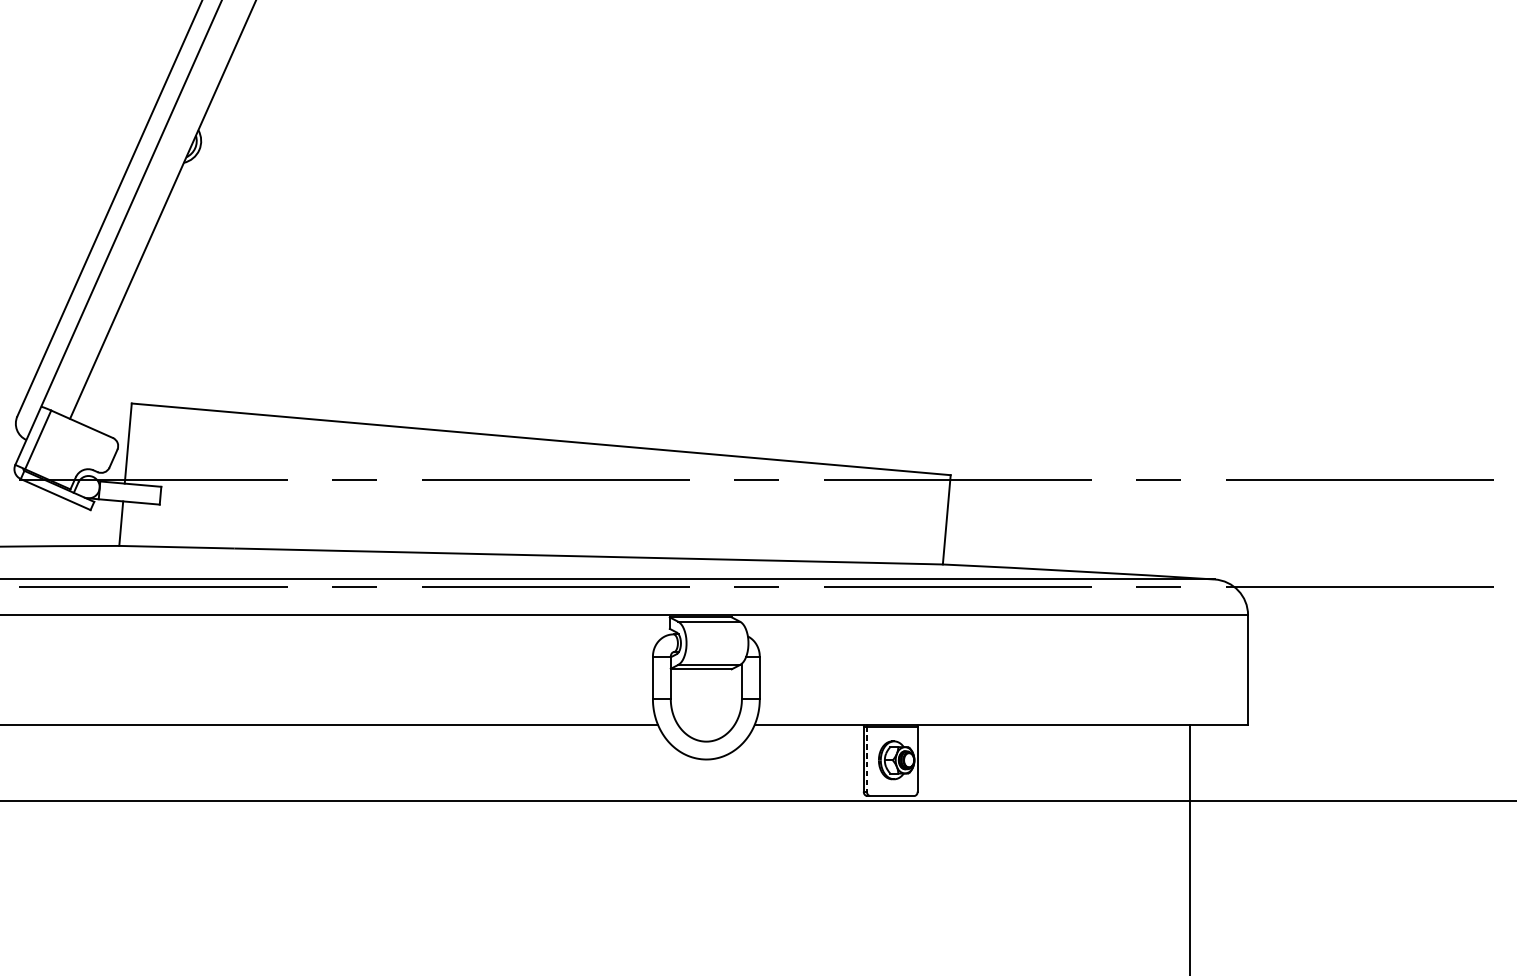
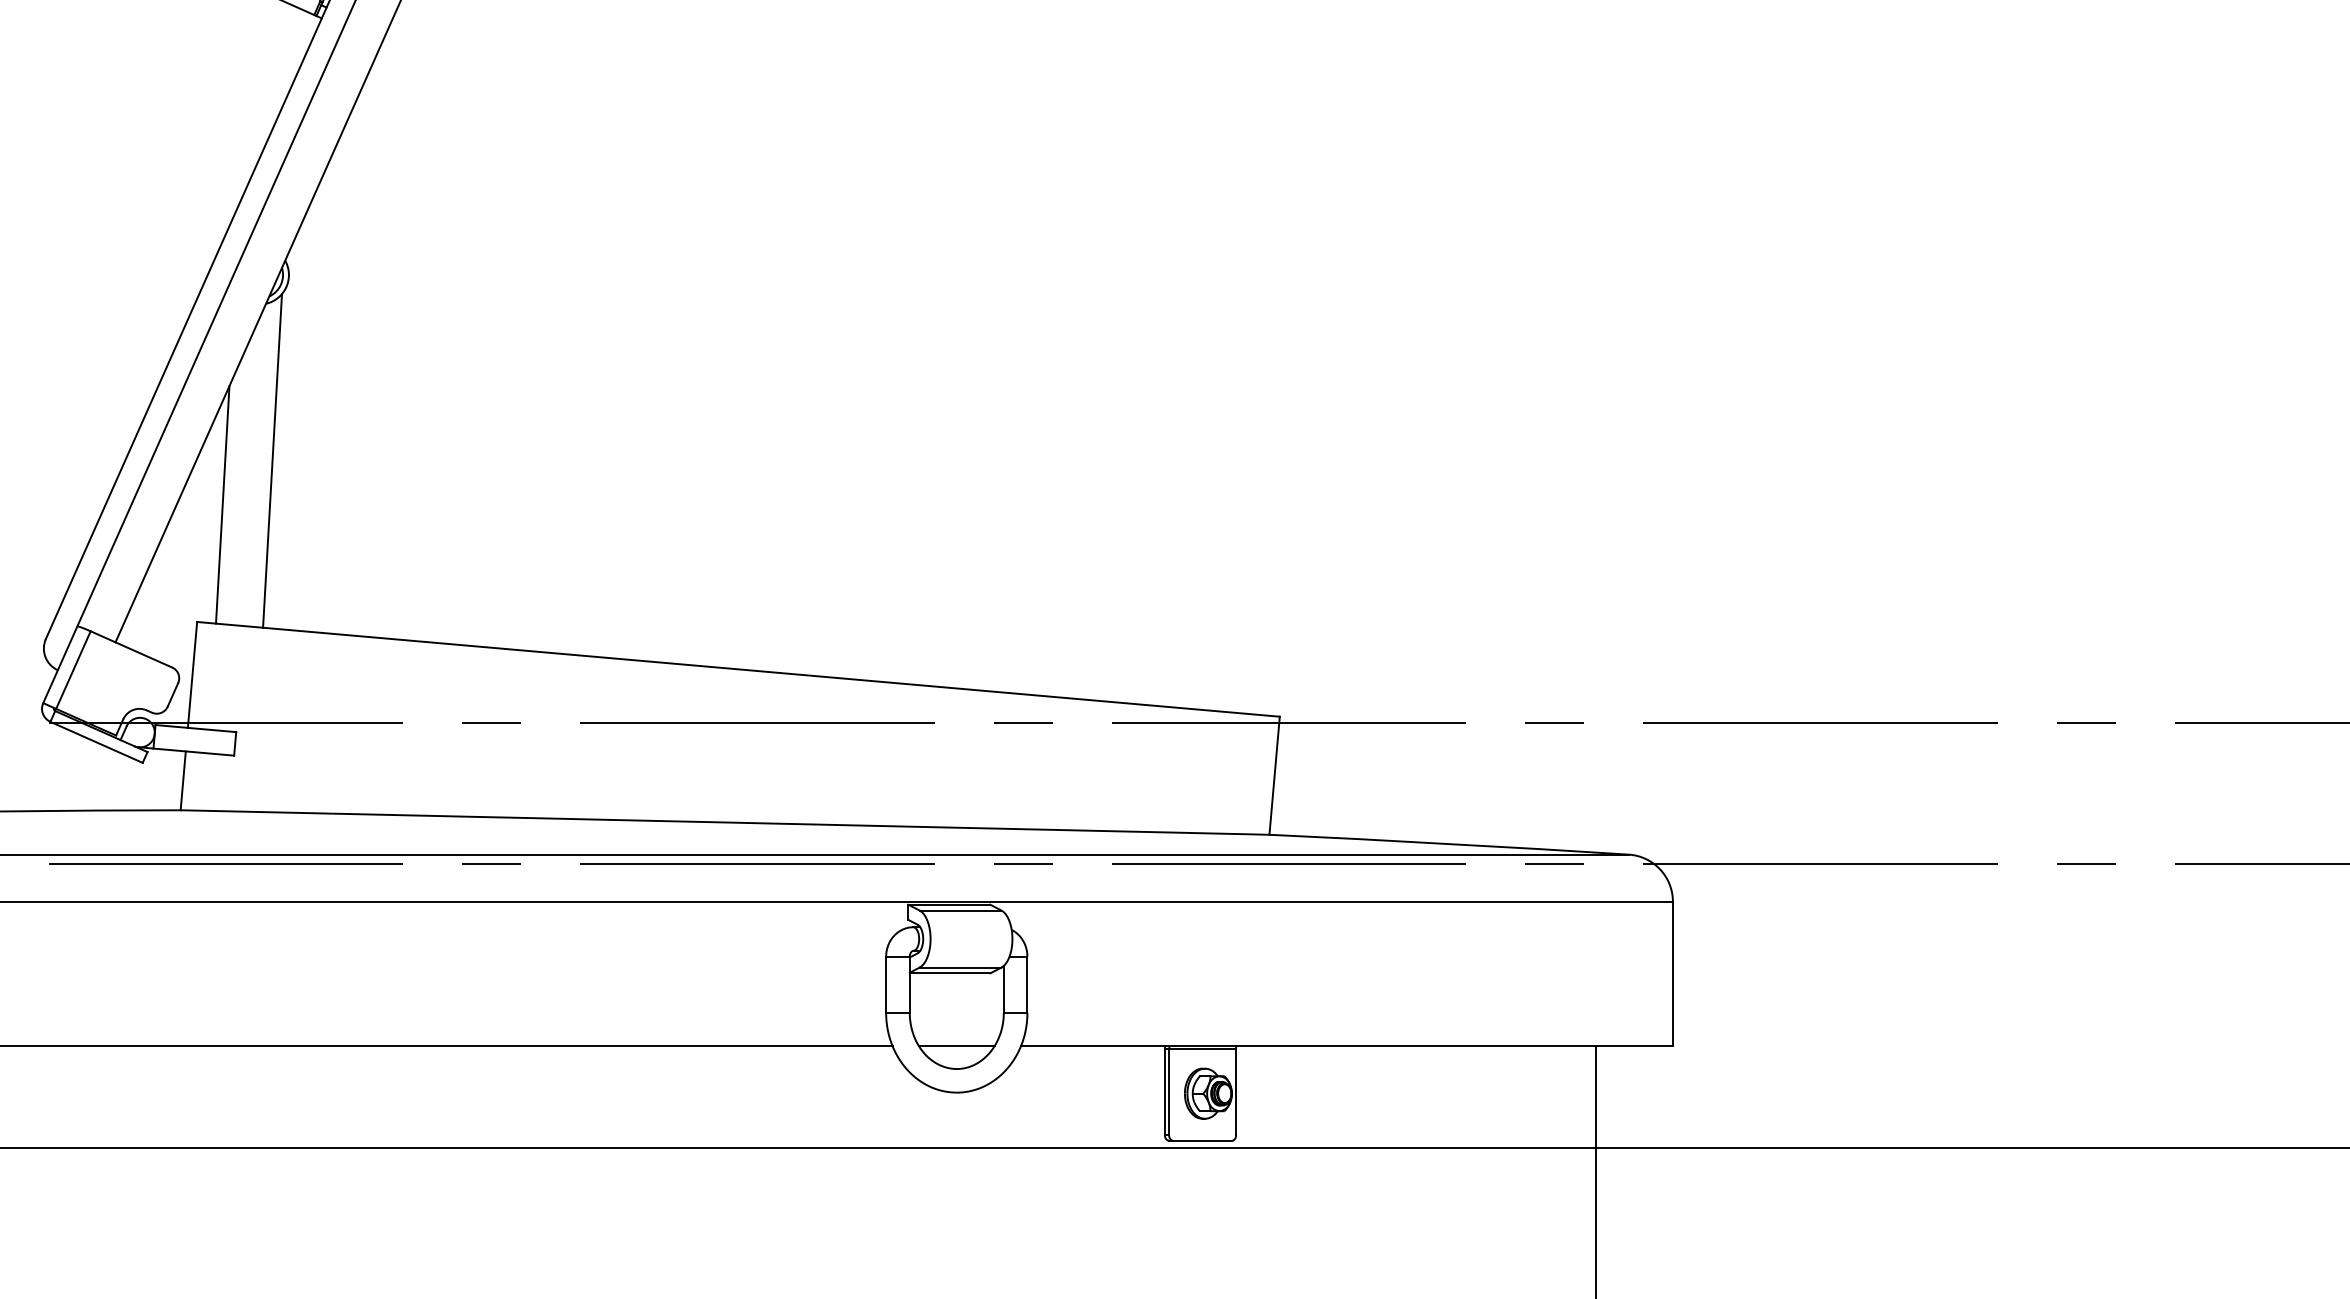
line: (188, 281) -> (272, 460), added
line: (150, 314) -> (222, 504), added
line: (706, 724) -> (956, 1046), added
line: (867, 759) -> (1169, 1092), dashed -> solid

